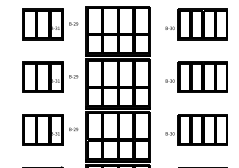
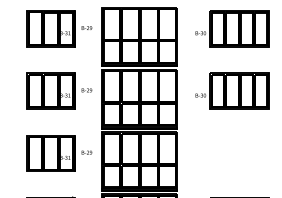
part: (196, 129) -> (231, 152), removed

